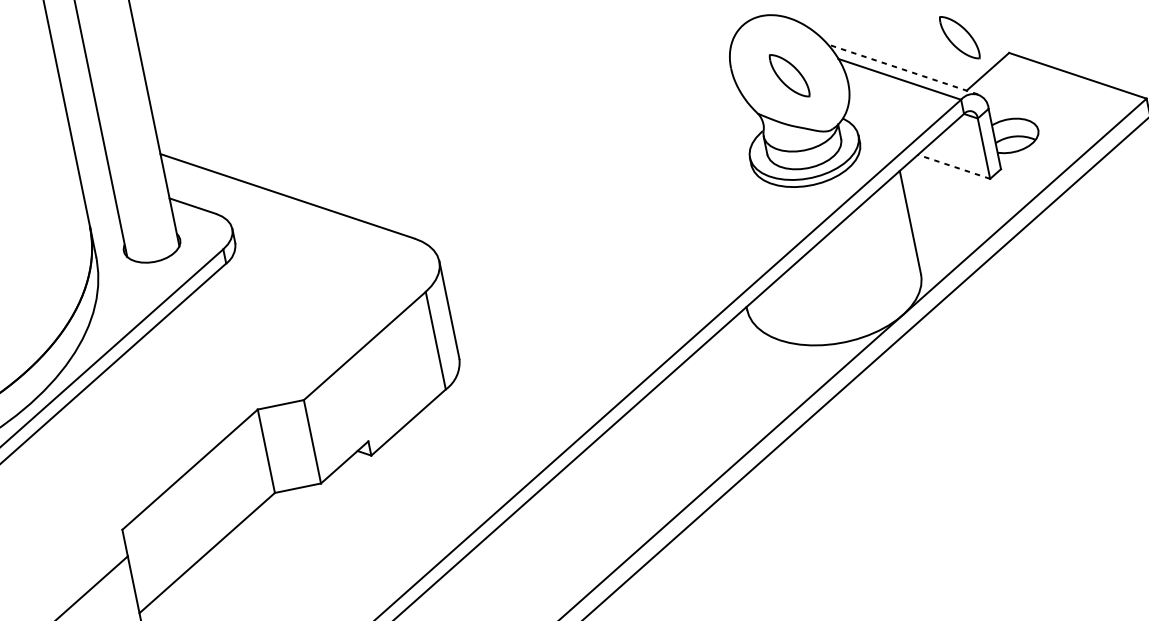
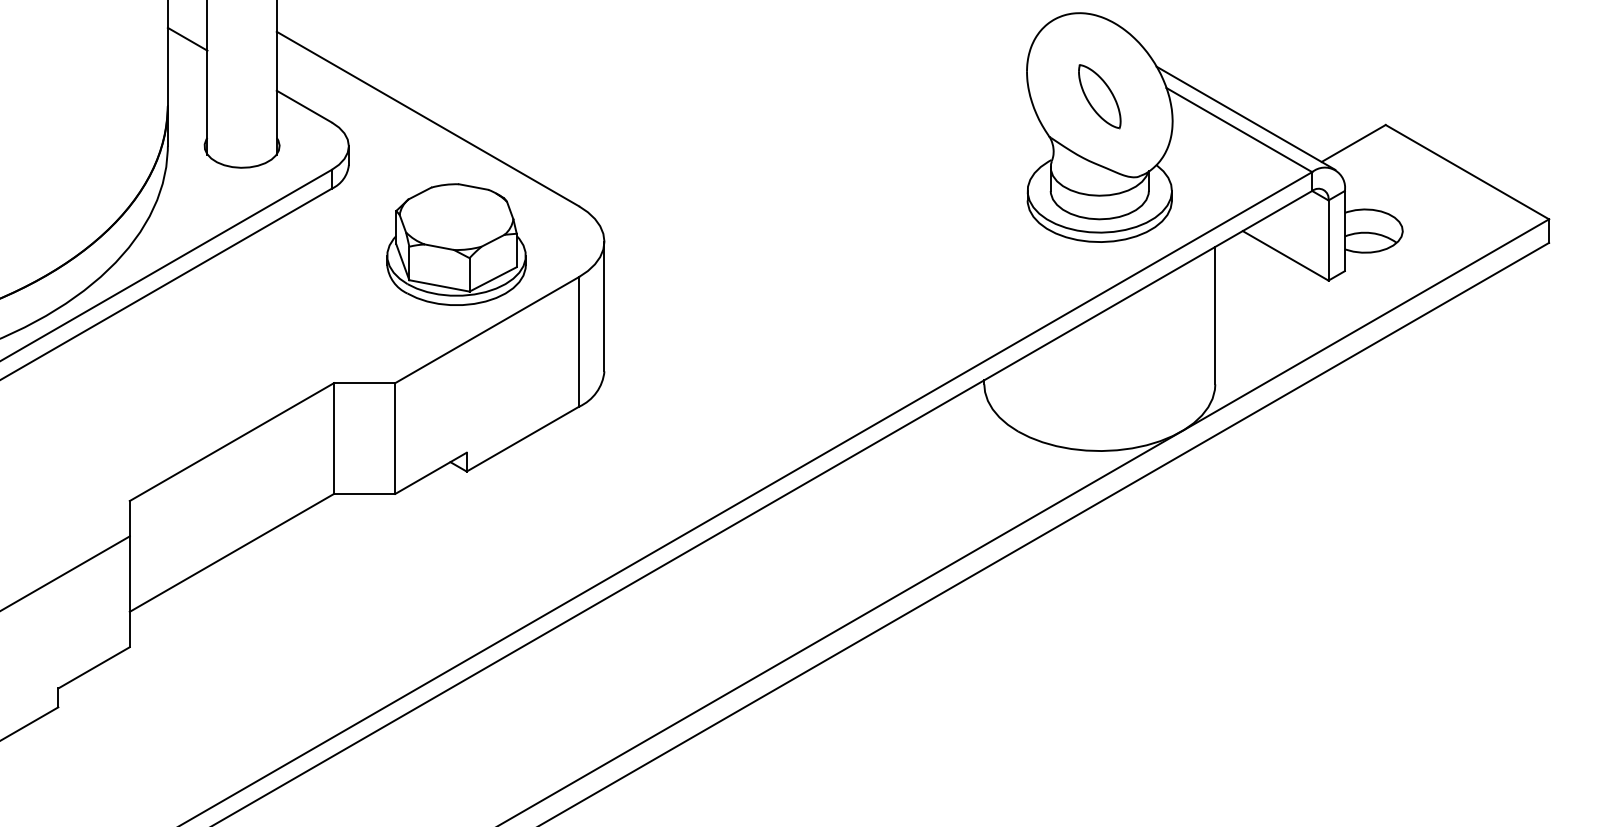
part: (959, 37) -> (1326, 92), removed
line: (902, 69) -> (1245, 118), dashed -> solid
line: (953, 166) -> (1285, 255), dashed -> solid
line: (94, 172) -> (187, 38), added
part: (328, 286) -> (456, 244), added

